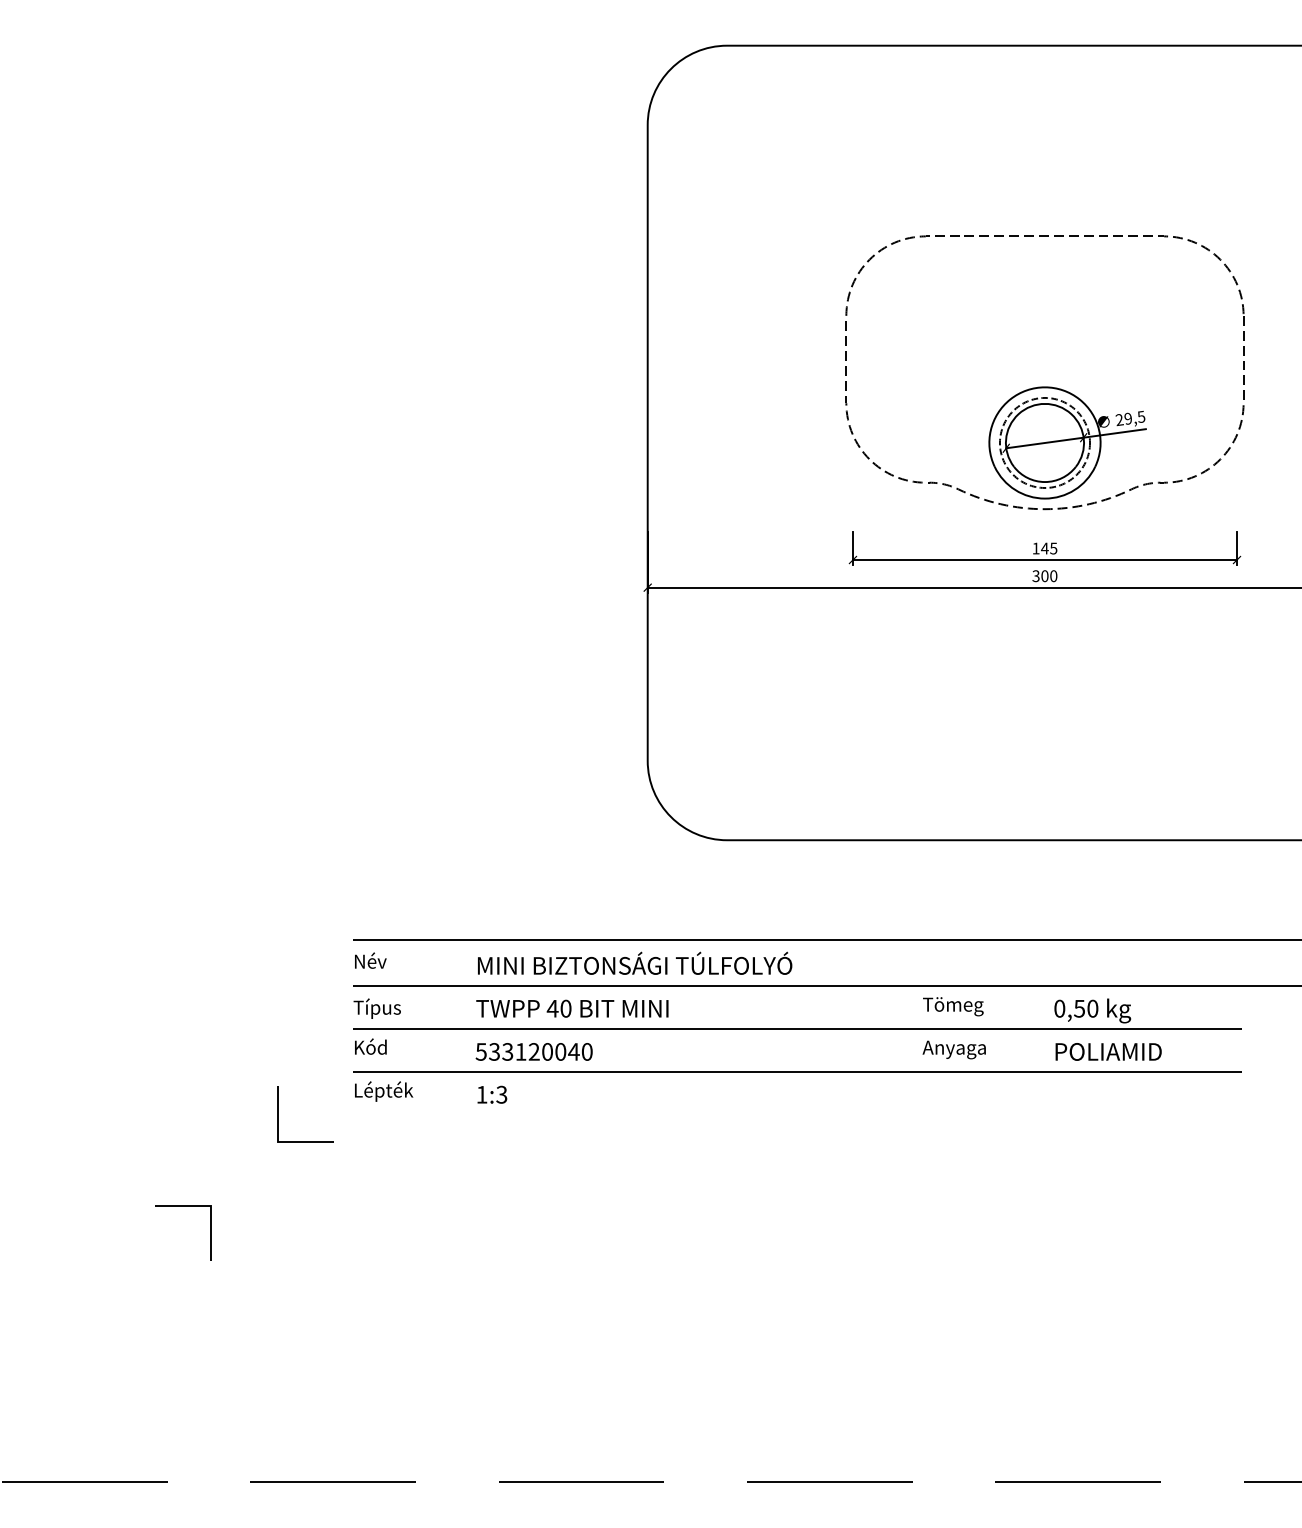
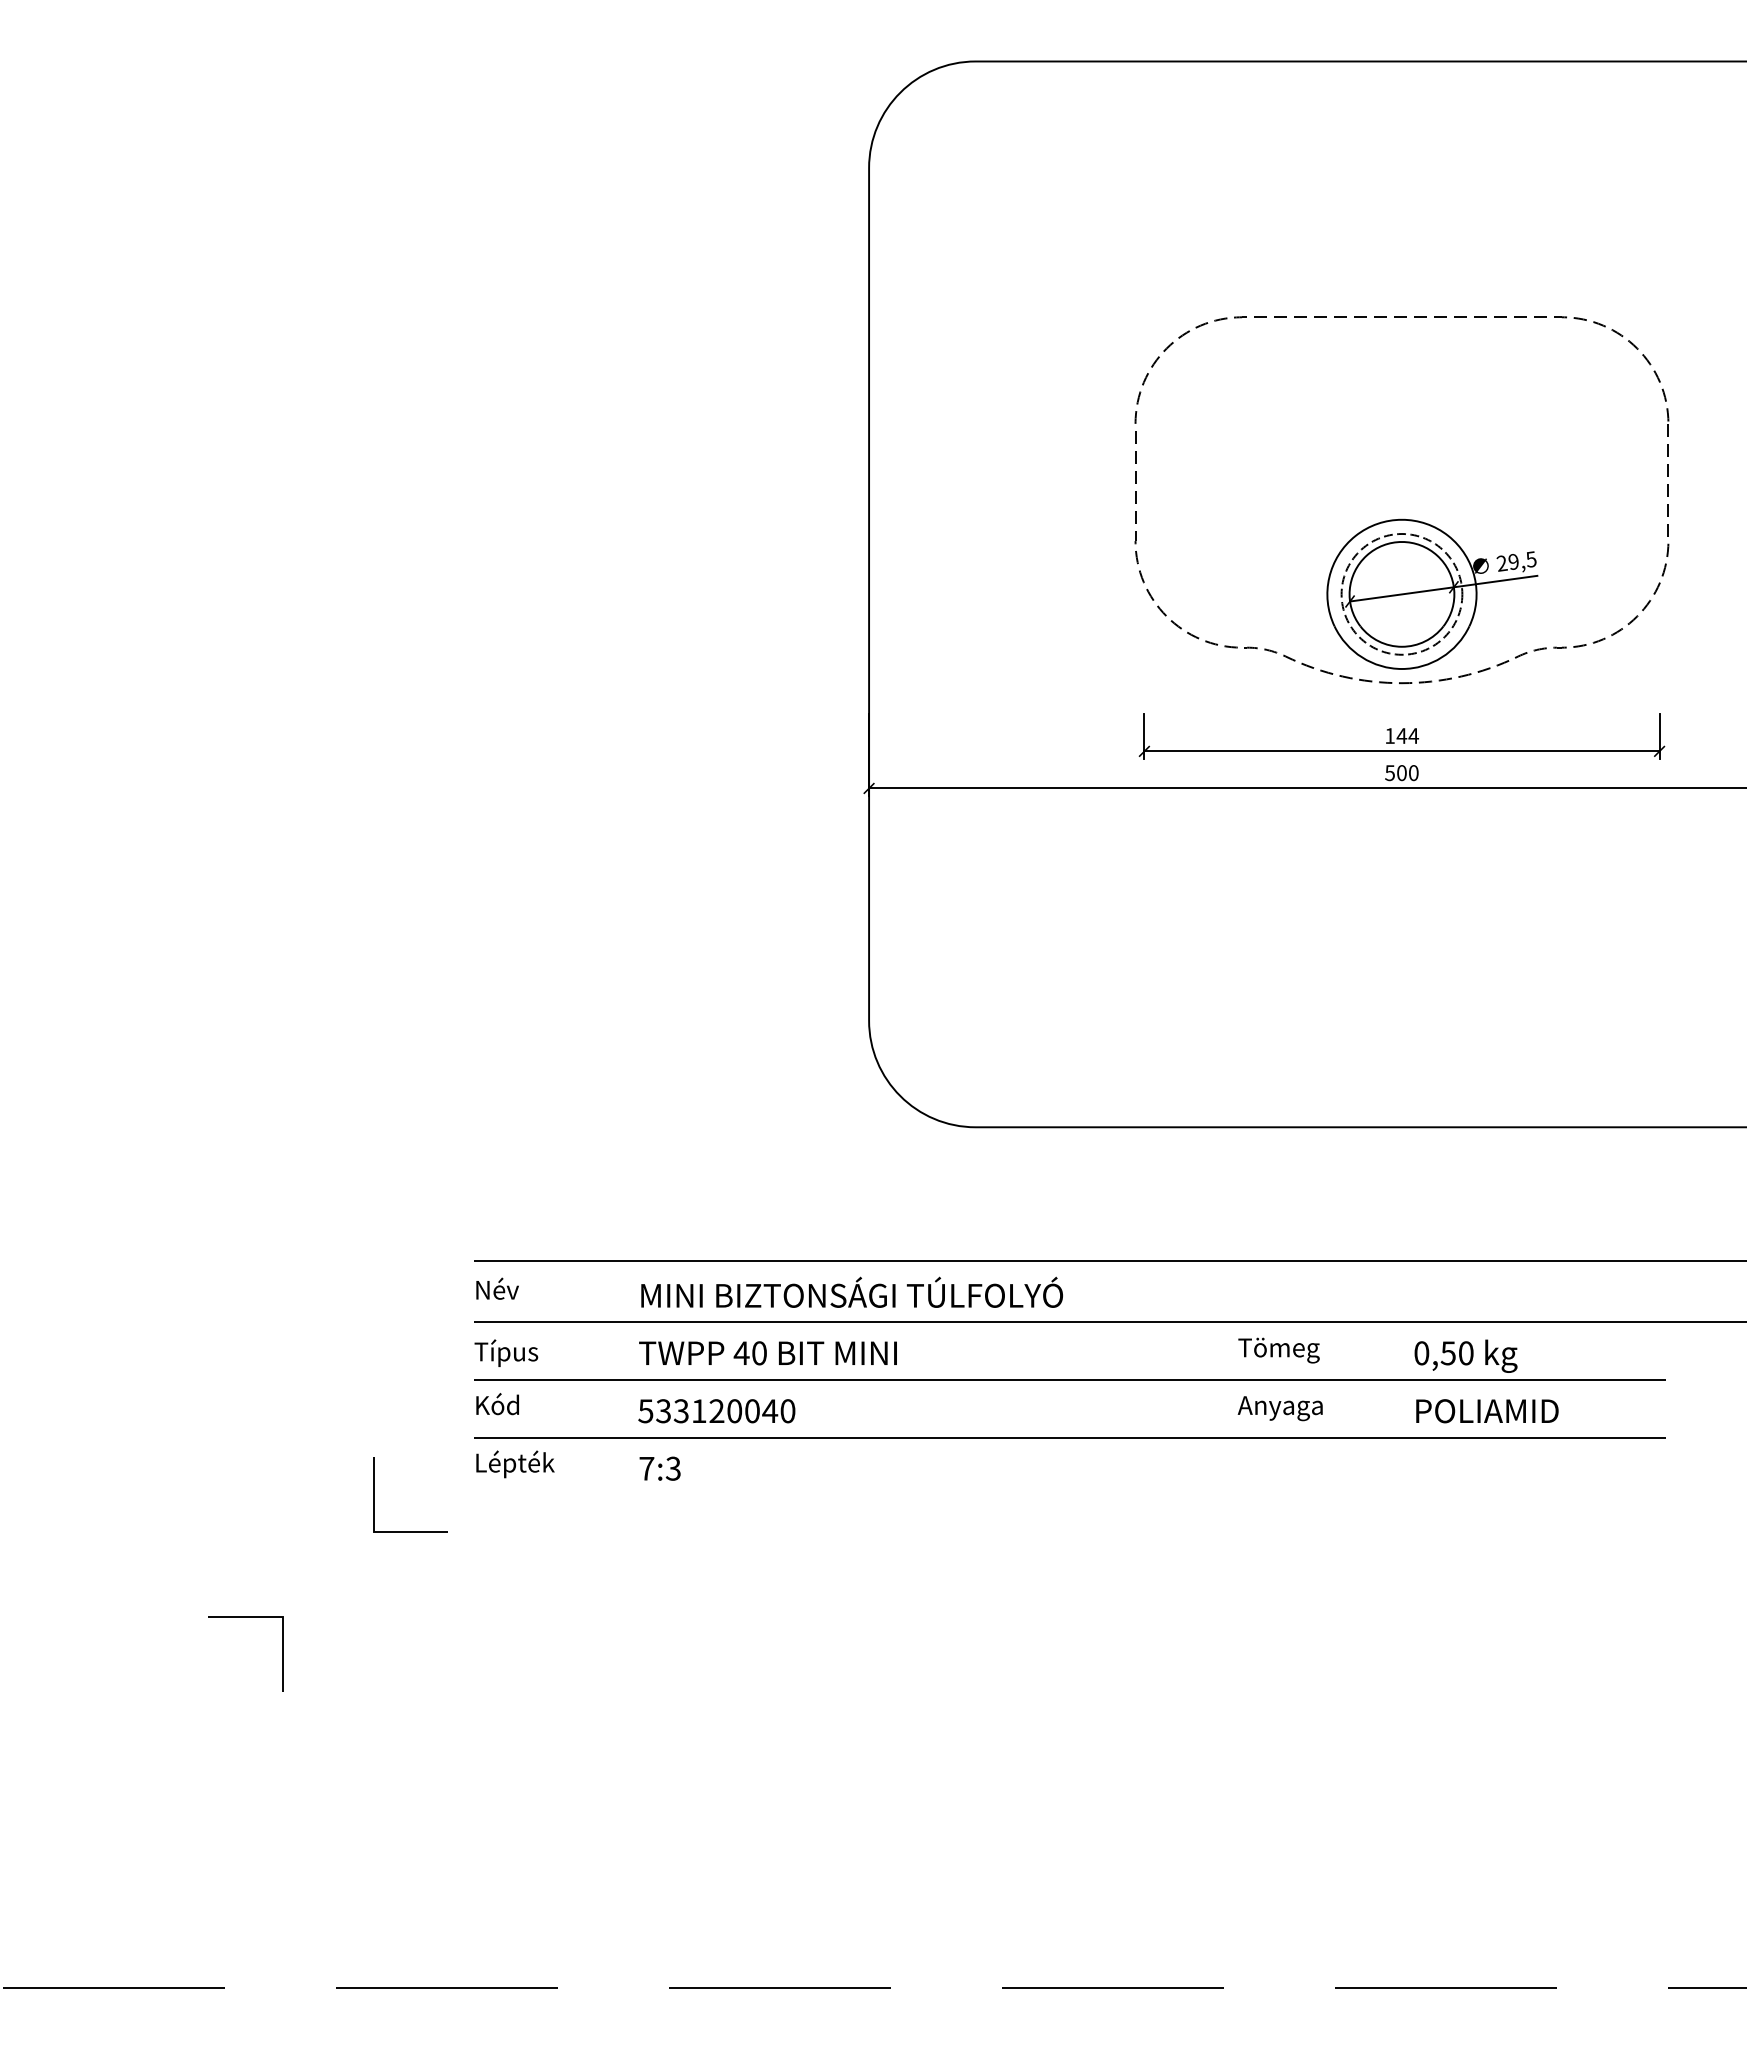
text: (1053, 548) -> (1413, 736), 145 -> 144
text: (1035, 575) -> (1389, 772), 300 -> 500
text: (481, 1094) -> (646, 1468), 1:3 -> 7:3

